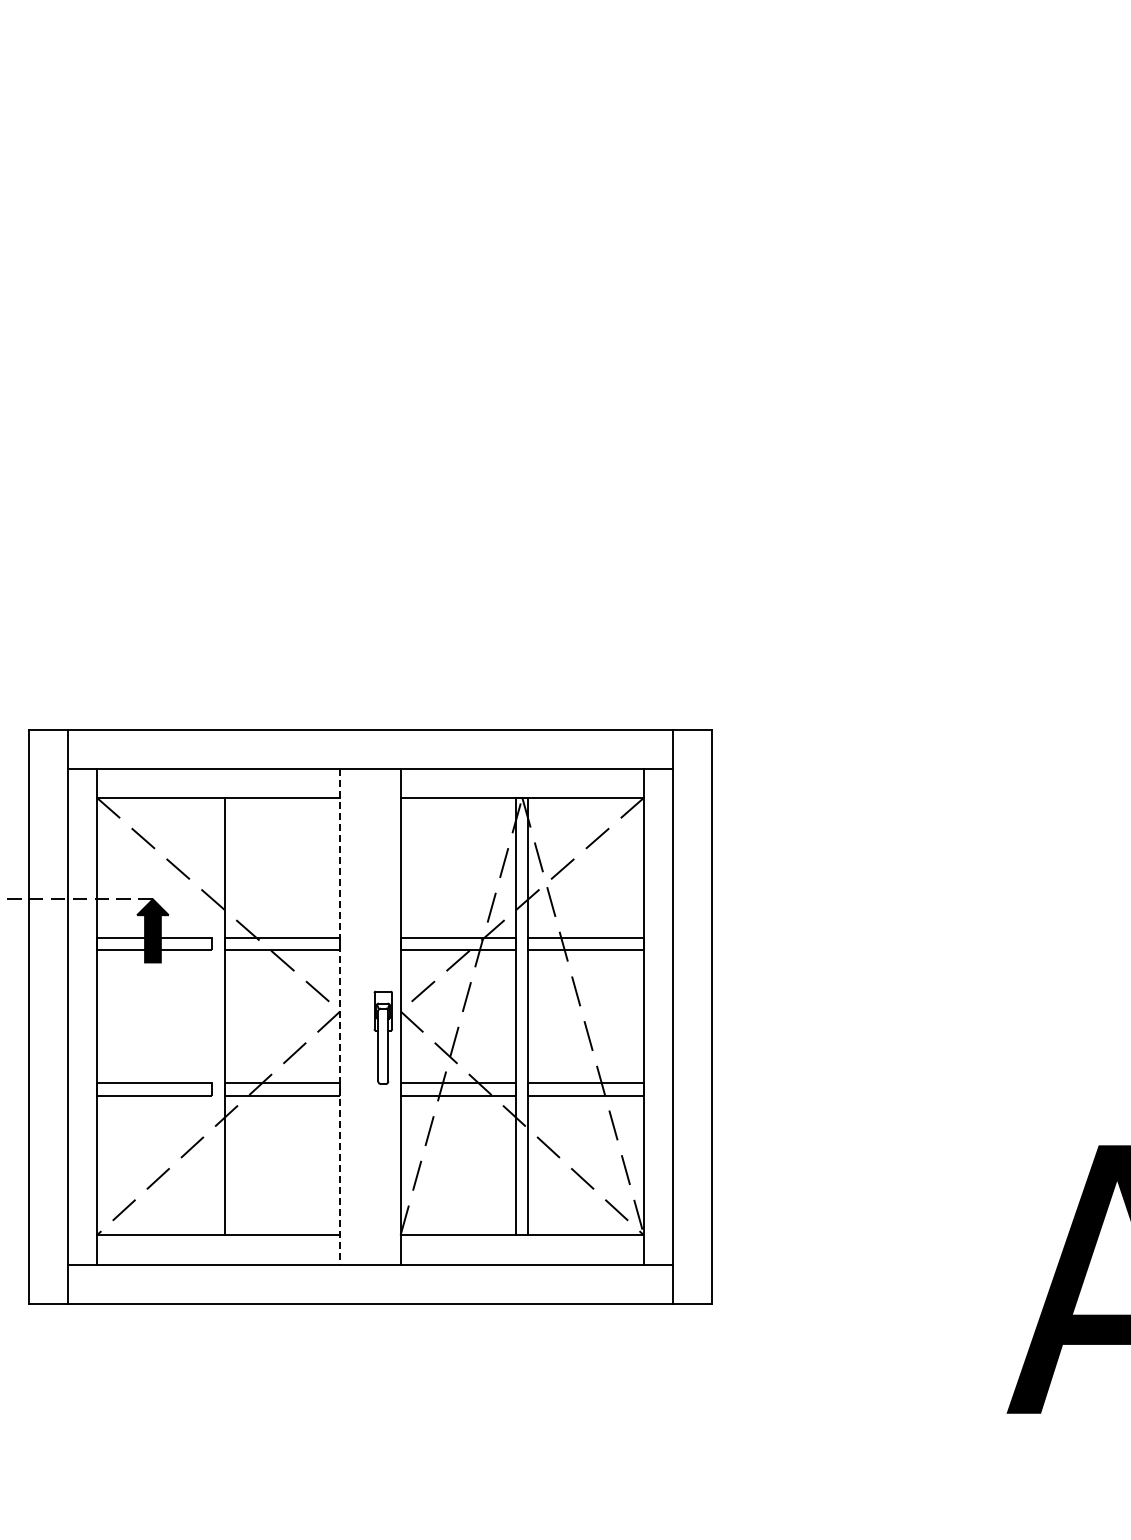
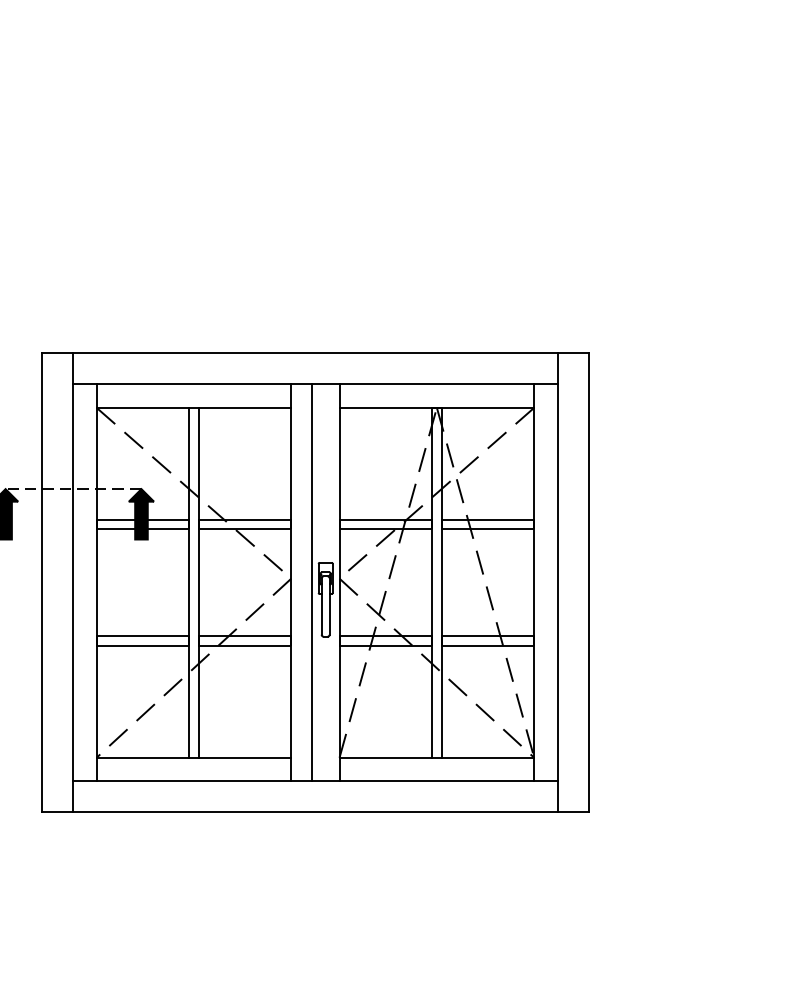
line: (212, 1016) -> (189, 582), added
line: (340, 1016) -> (291, 582), dashed -> solid
line: (365, 1016) -> (311, 582), added

